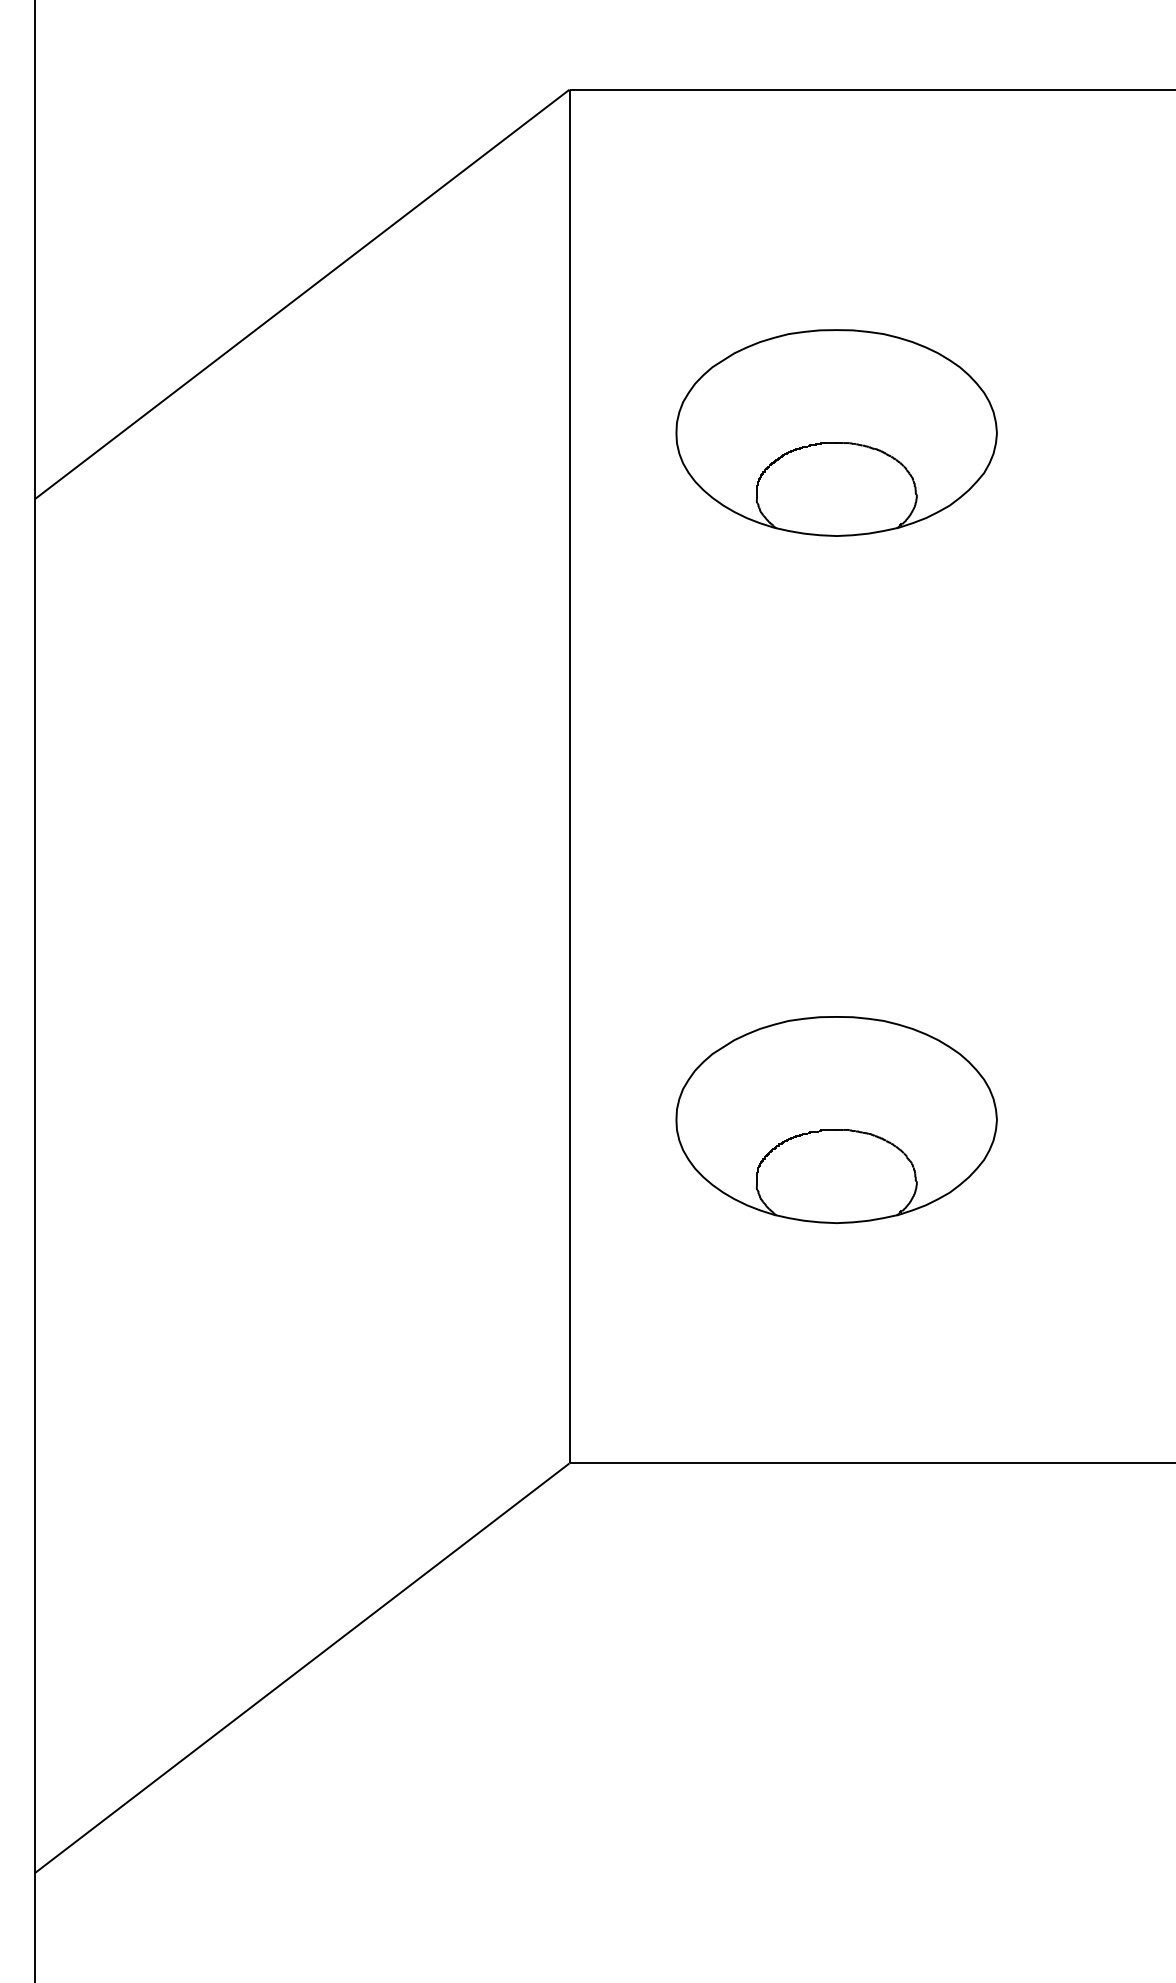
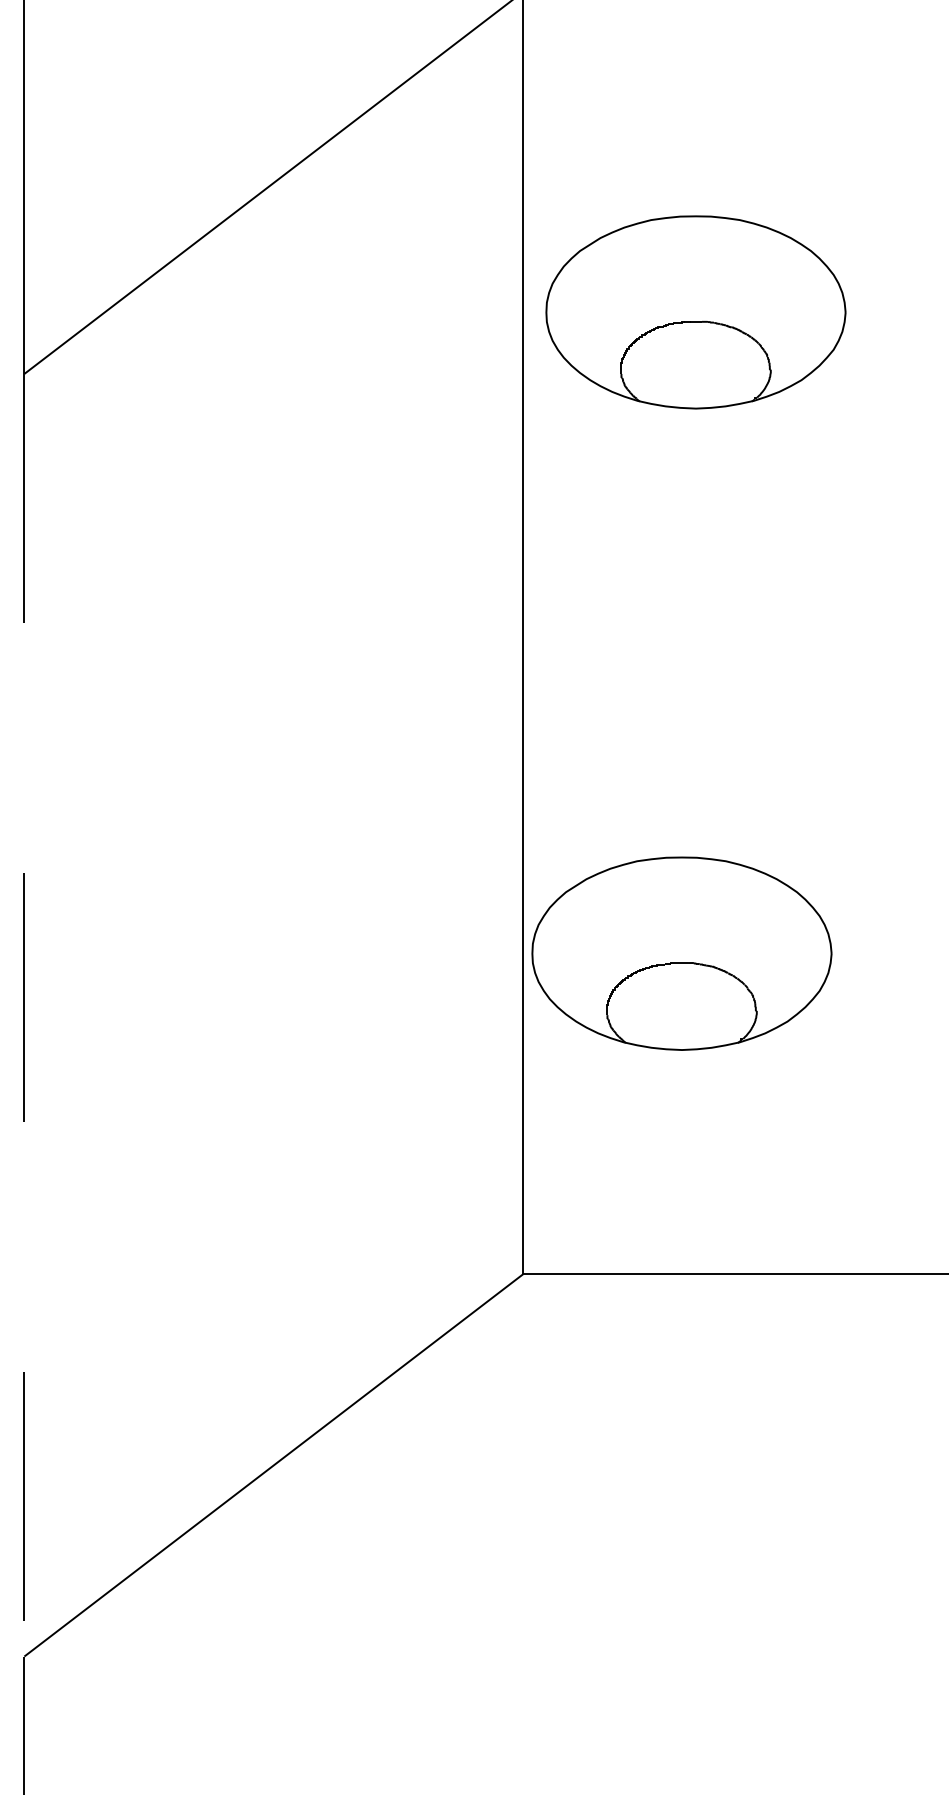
part: (836, 432) -> (695, 311), moved
part: (836, 1119) -> (681, 953), moved
line: (35, 1185) -> (24, 1014), solid -> dashed

